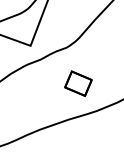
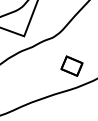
part: (77, 82) -> (71, 65), moved

